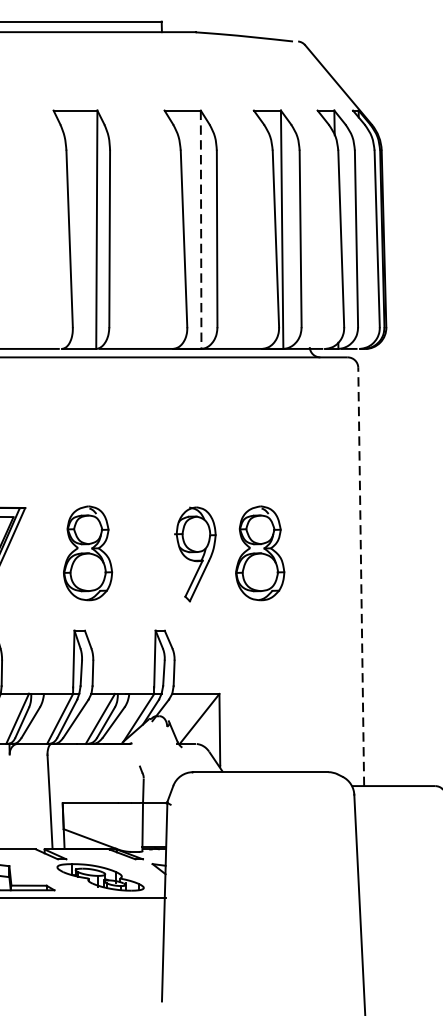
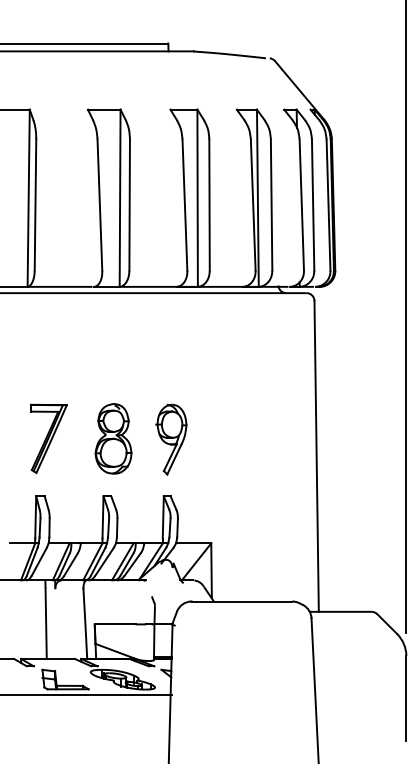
line: (200, 230) -> (197, 198), dashed -> solid
part: (260, 552) -> (241, 438), removed
part: (195, 554) -> (171, 439), moved
line: (361, 575) -> (316, 455), dashed -> solid

